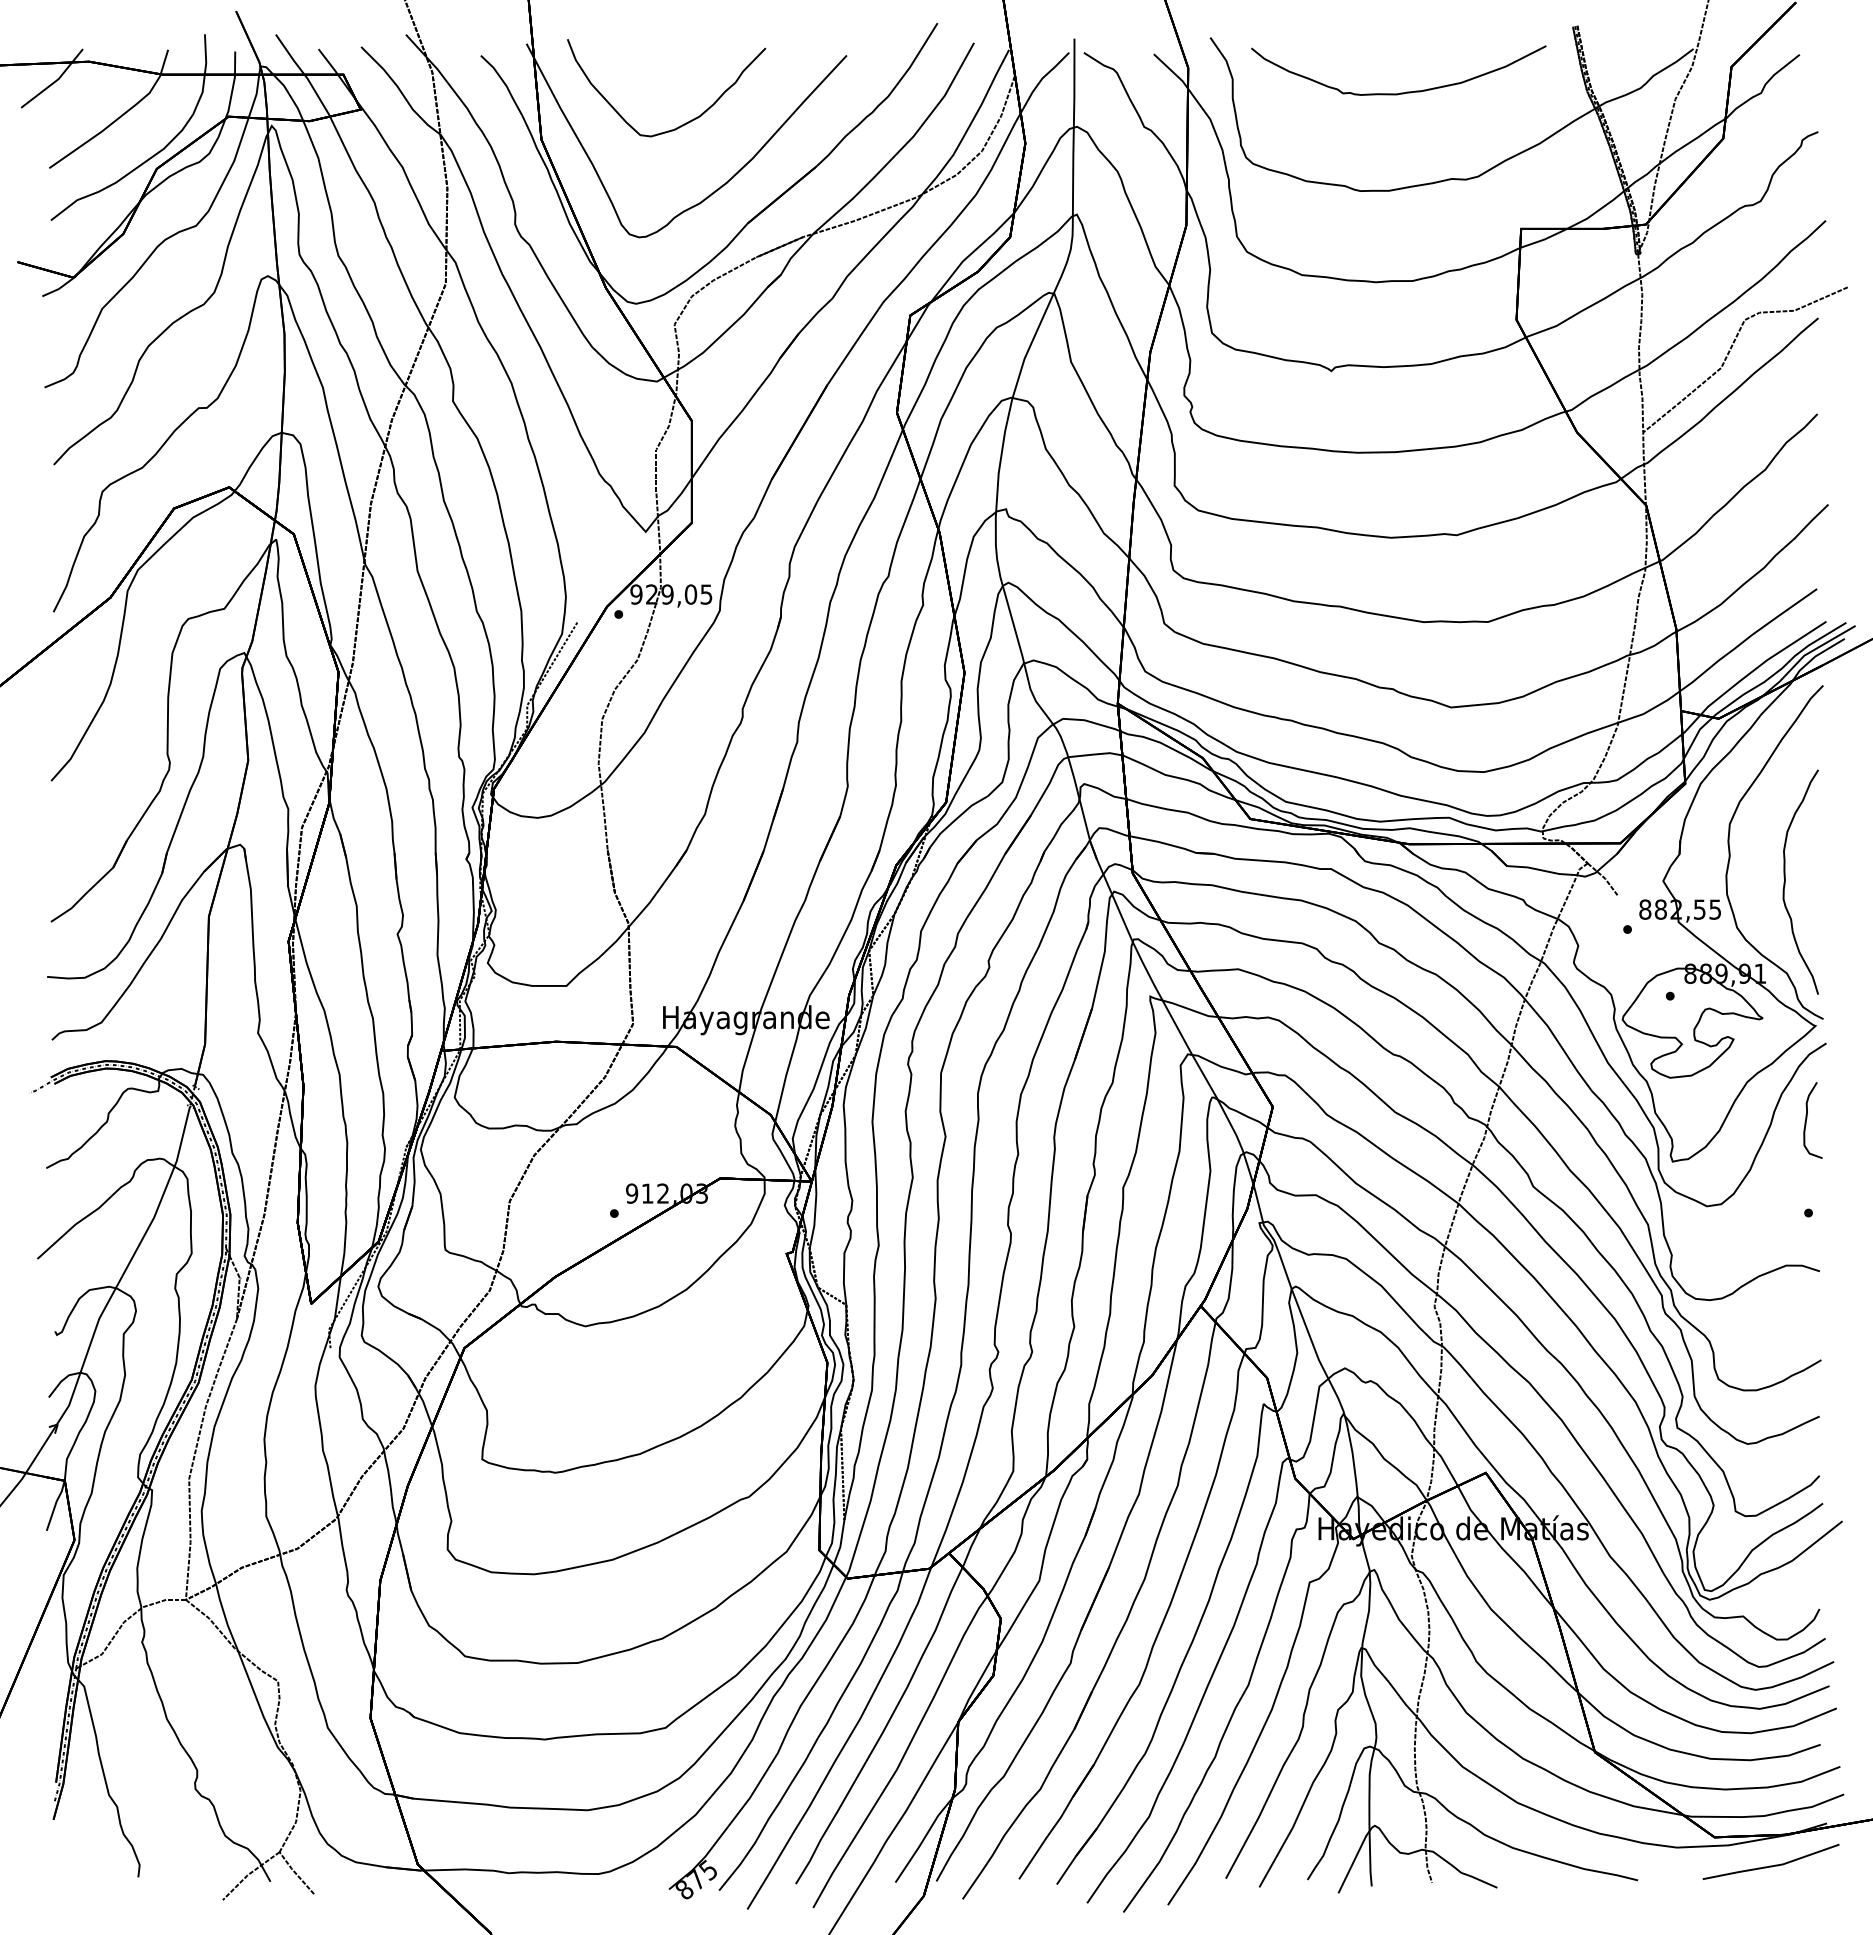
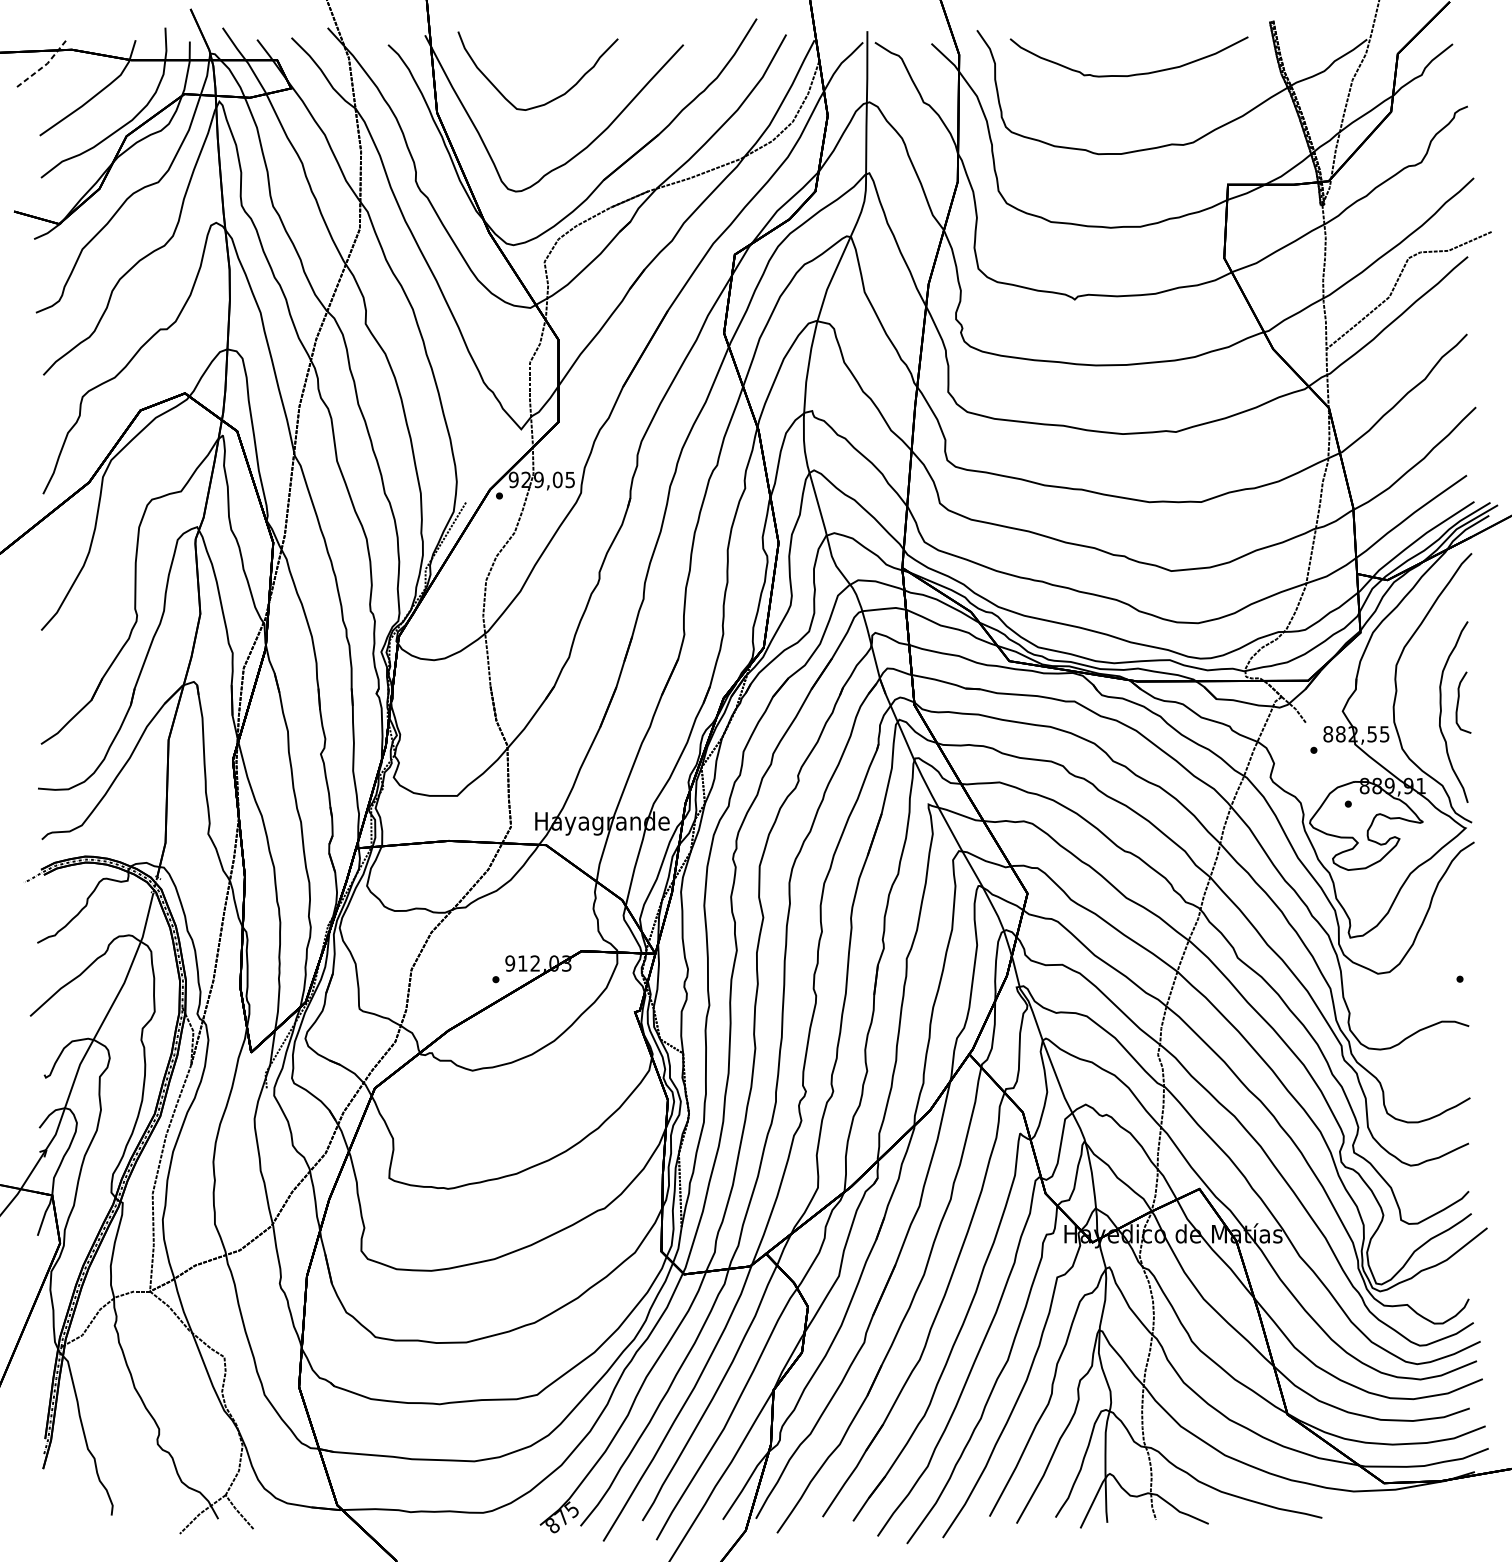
line: (55, 81) -> (44, 65), solid -> dashed
curve: (1807, 1118) -> (1459, 701), moved
line: (1770, 1865) -> (1429, 1505), removed

